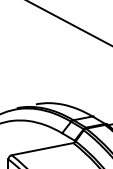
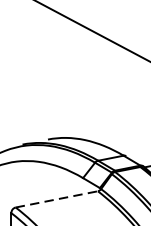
line: (42, 149) -> (56, 199), solid -> dashed

